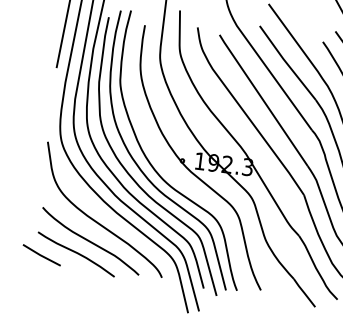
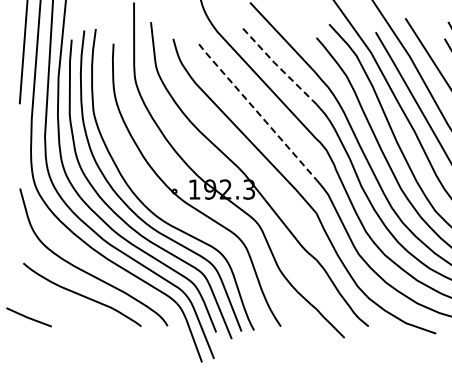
line: (286, 62) -> (278, 66), solid -> dashed
line: (263, 99) -> (257, 111), solid -> dashed
curve: (76, 253) -> (67, 310), removed

